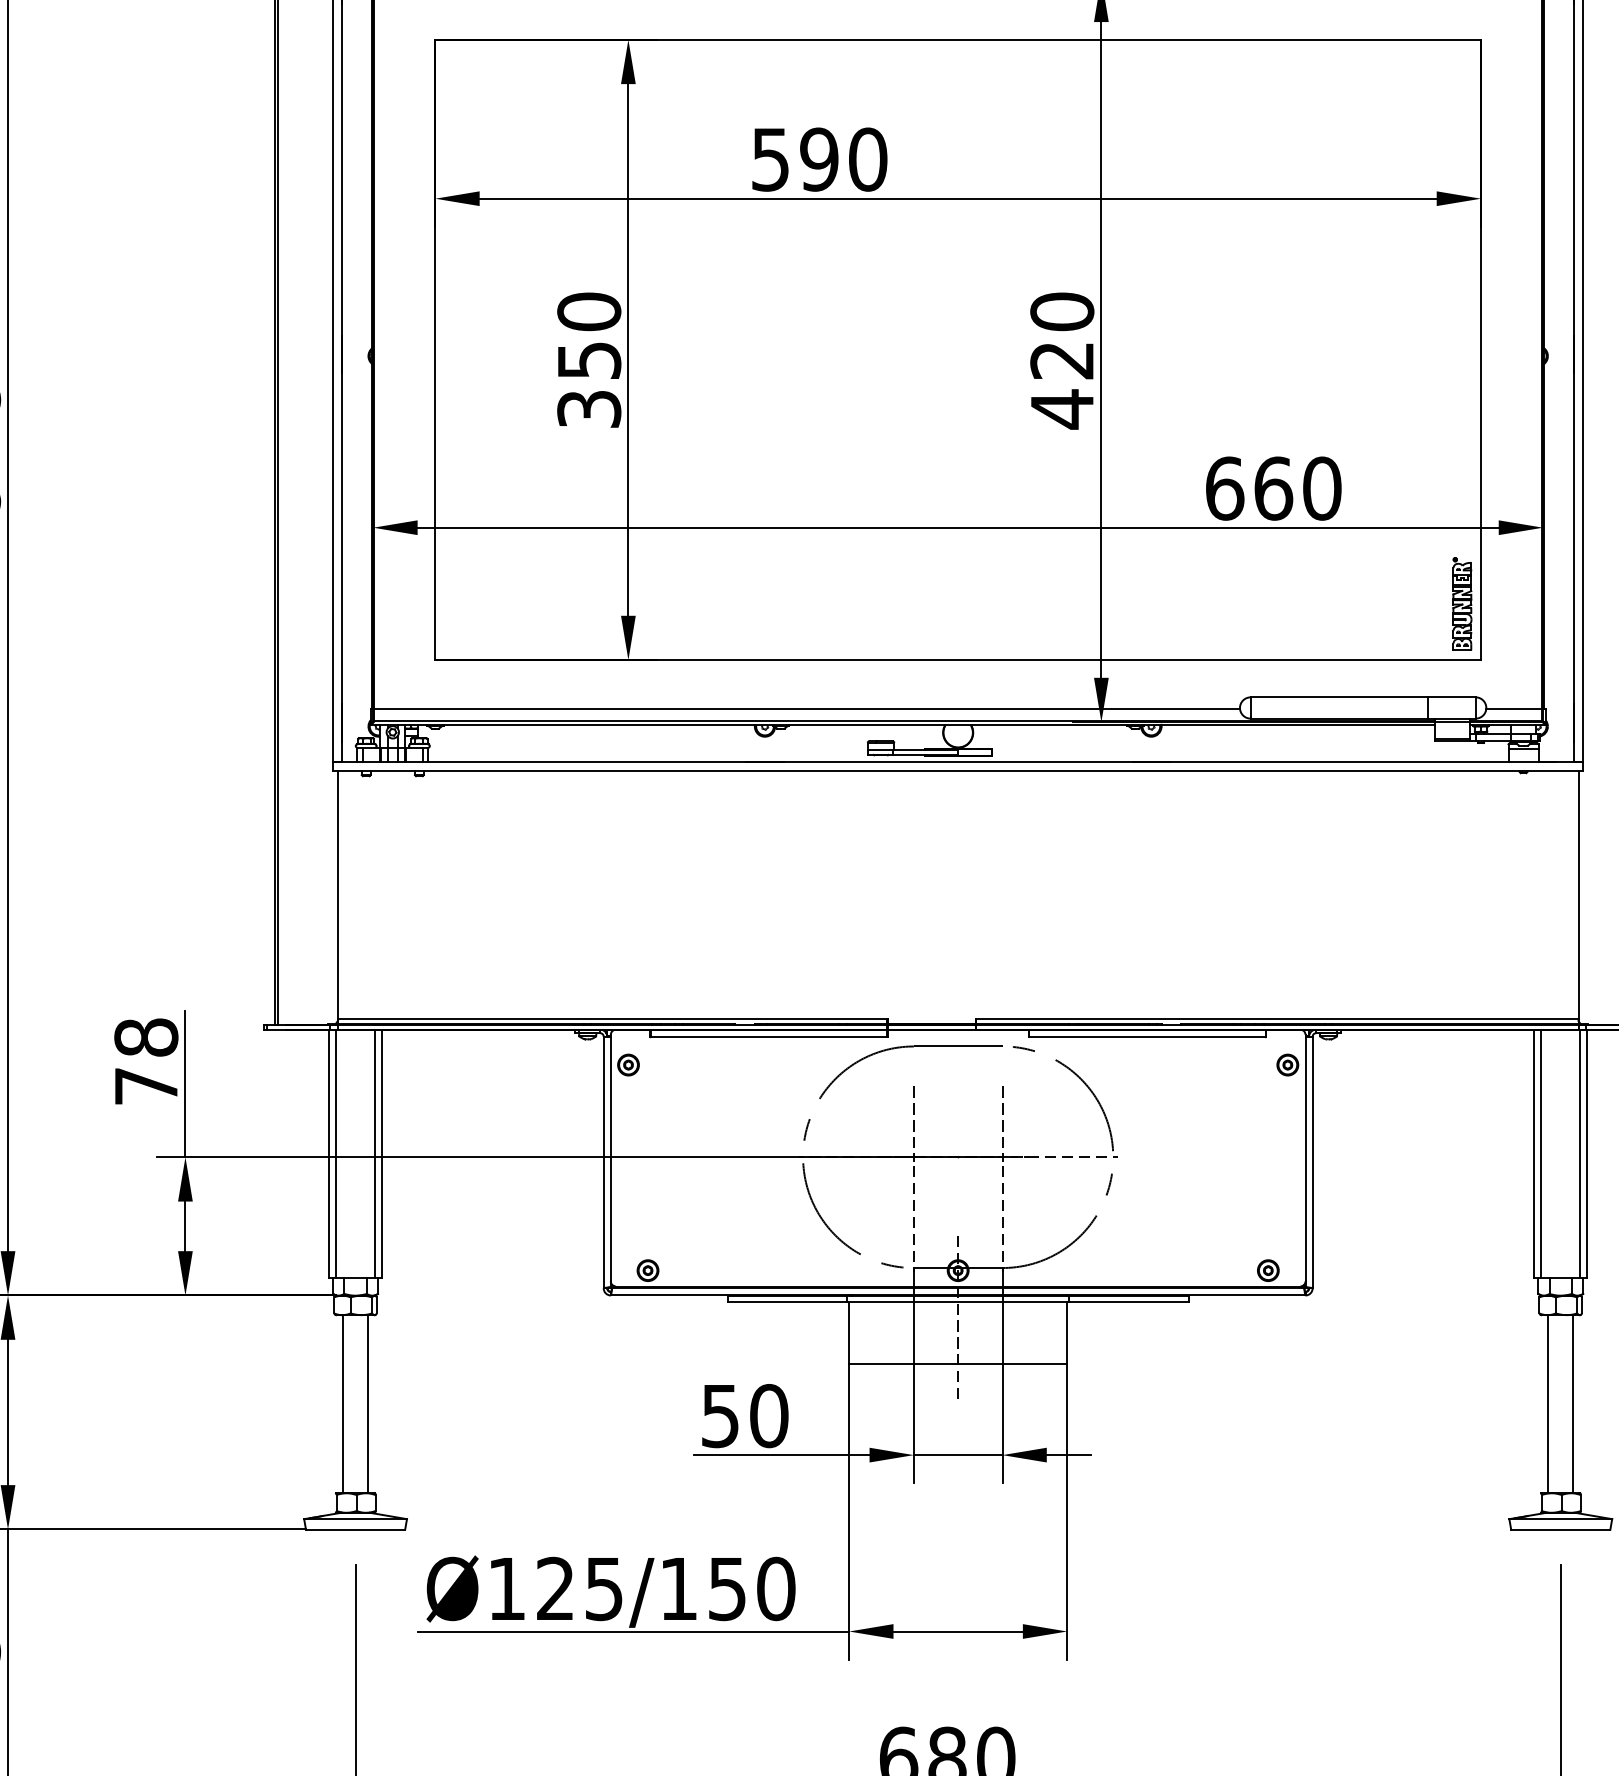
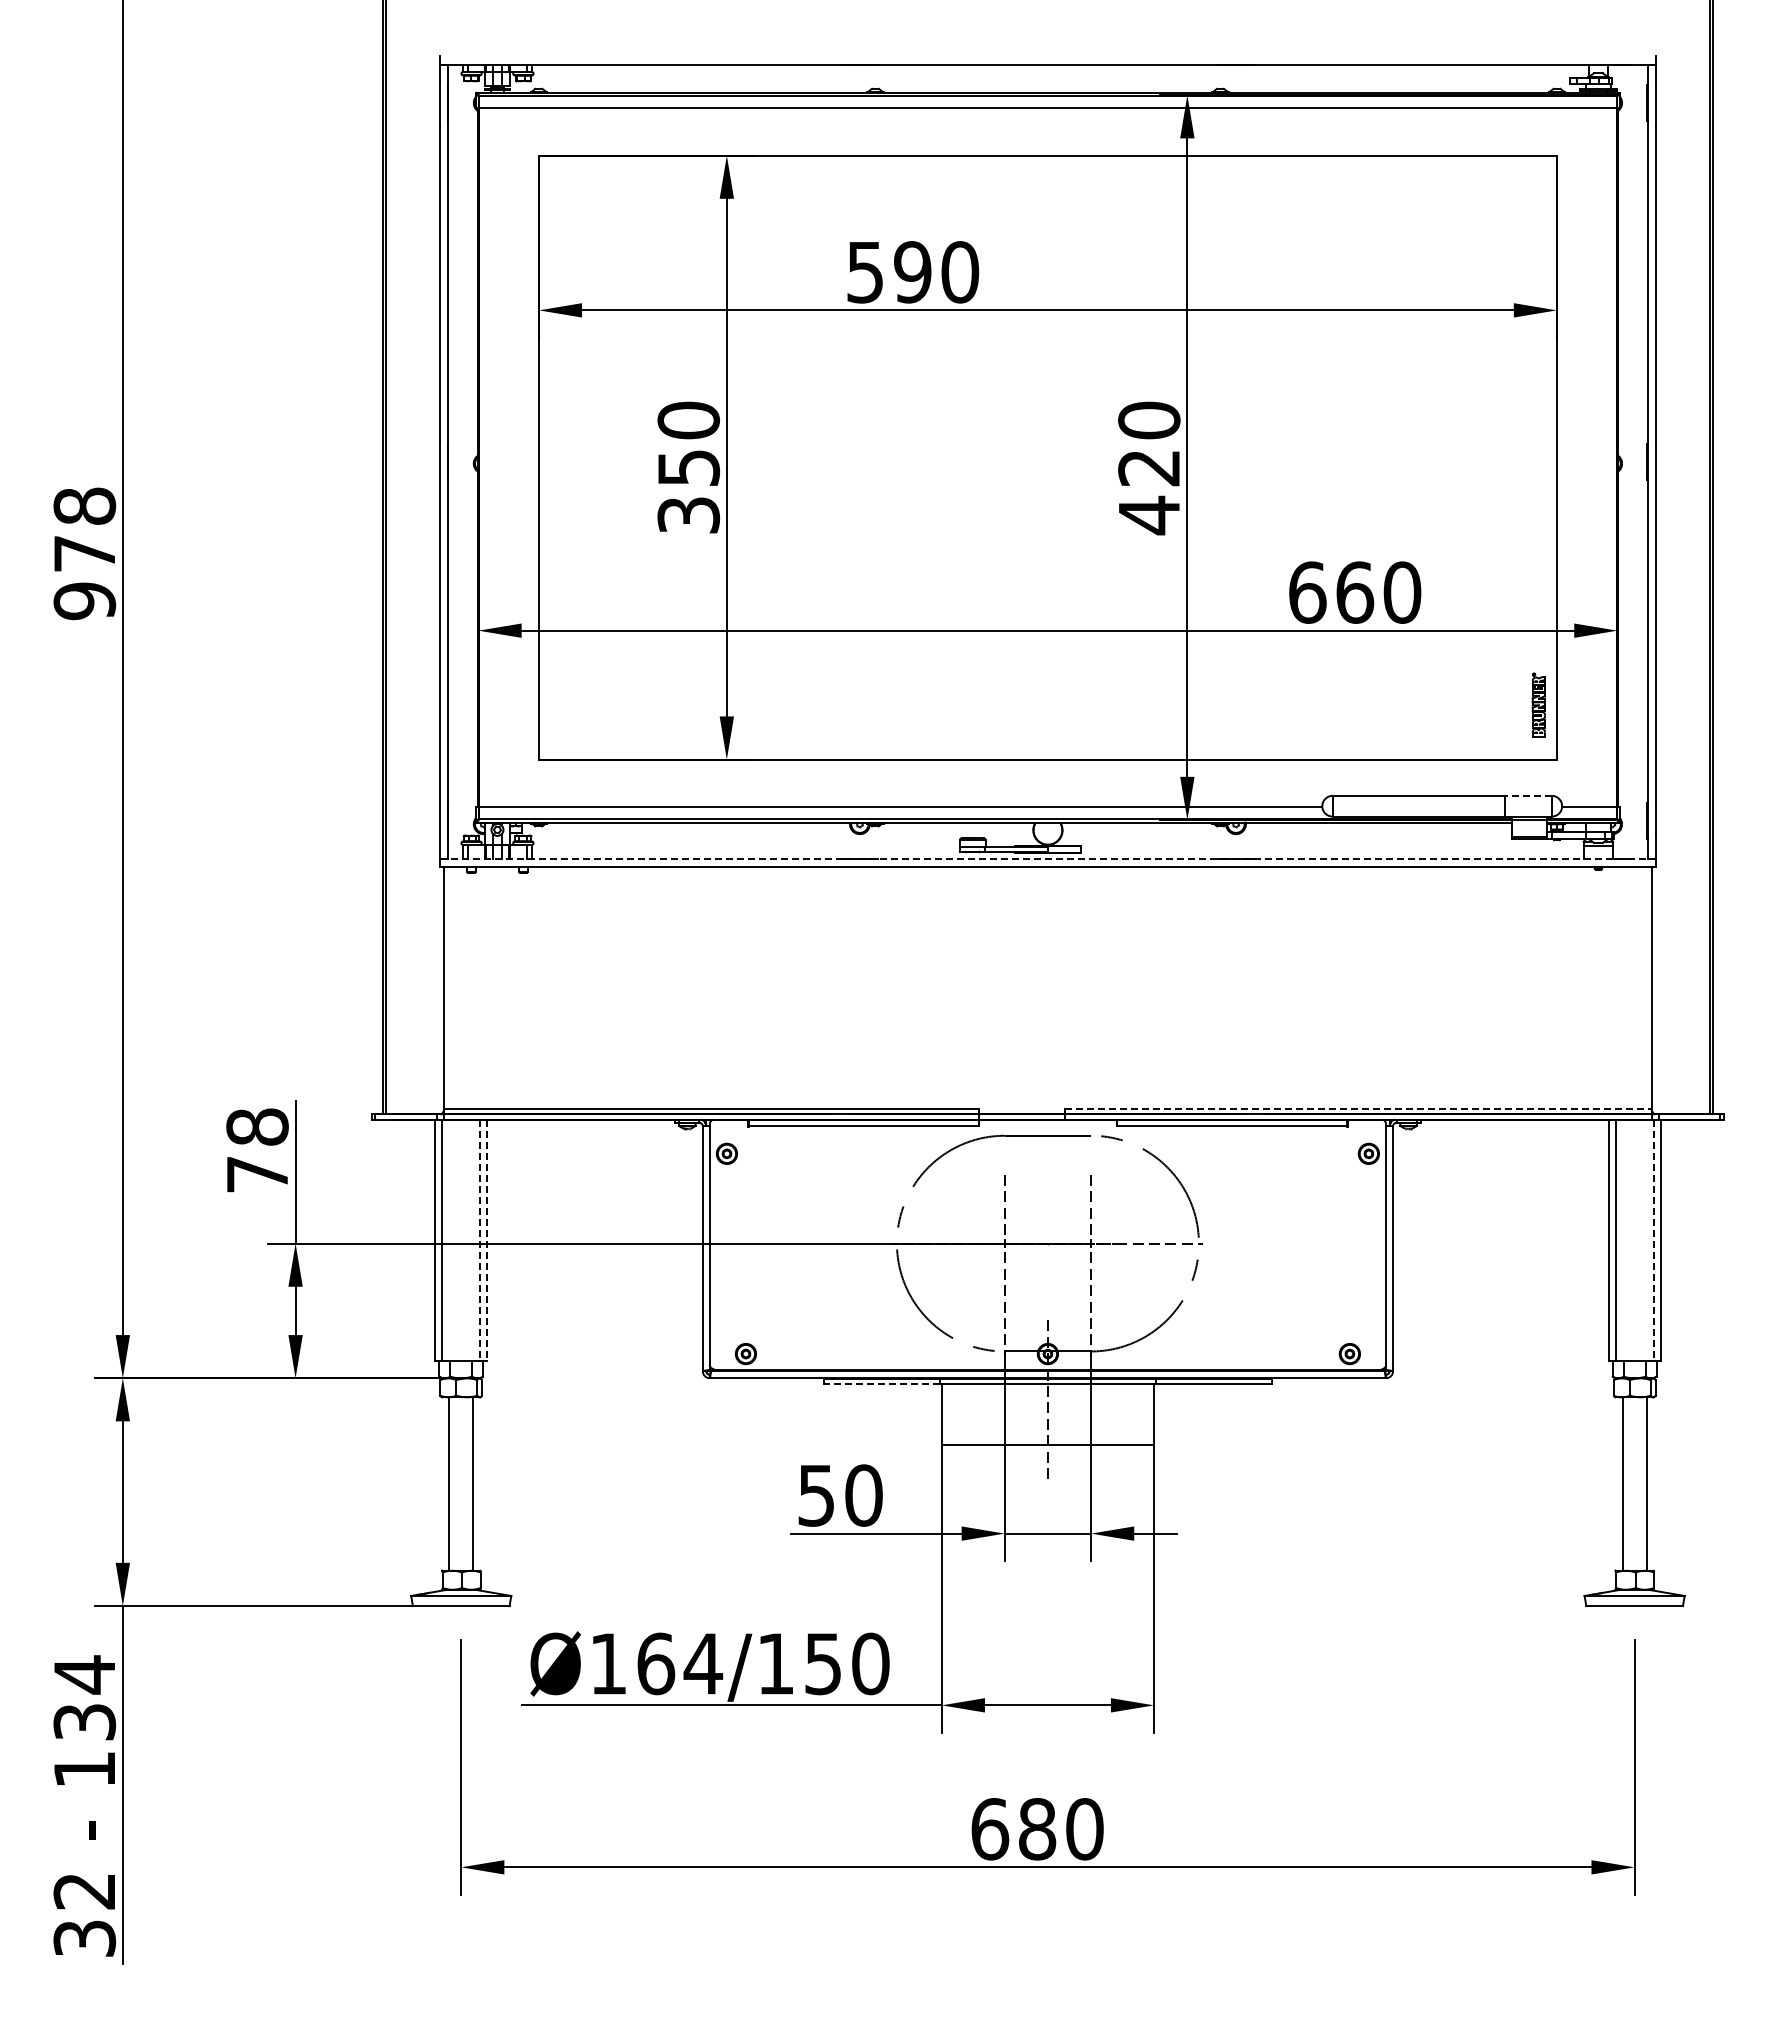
part: (1462, 603) -> (1538, 704), size x0.7
line: (1451, 696) -> (1528, 795), solid -> dashed
line: (958, 761) -> (1048, 858), solid -> dashed
line: (1278, 1019) -> (1359, 1109), solid -> dashed
line: (375, 1154) -> (480, 1240), solid -> dashed
line: (382, 1154) -> (487, 1240), solid -> dashed
line: (1580, 1154) -> (1653, 1240), solid -> dashed
line: (787, 1301) -> (881, 1384), solid -> dashed
text: (580, 1588) -> (680, 1663), Ø125/150 -> Ø164/150

